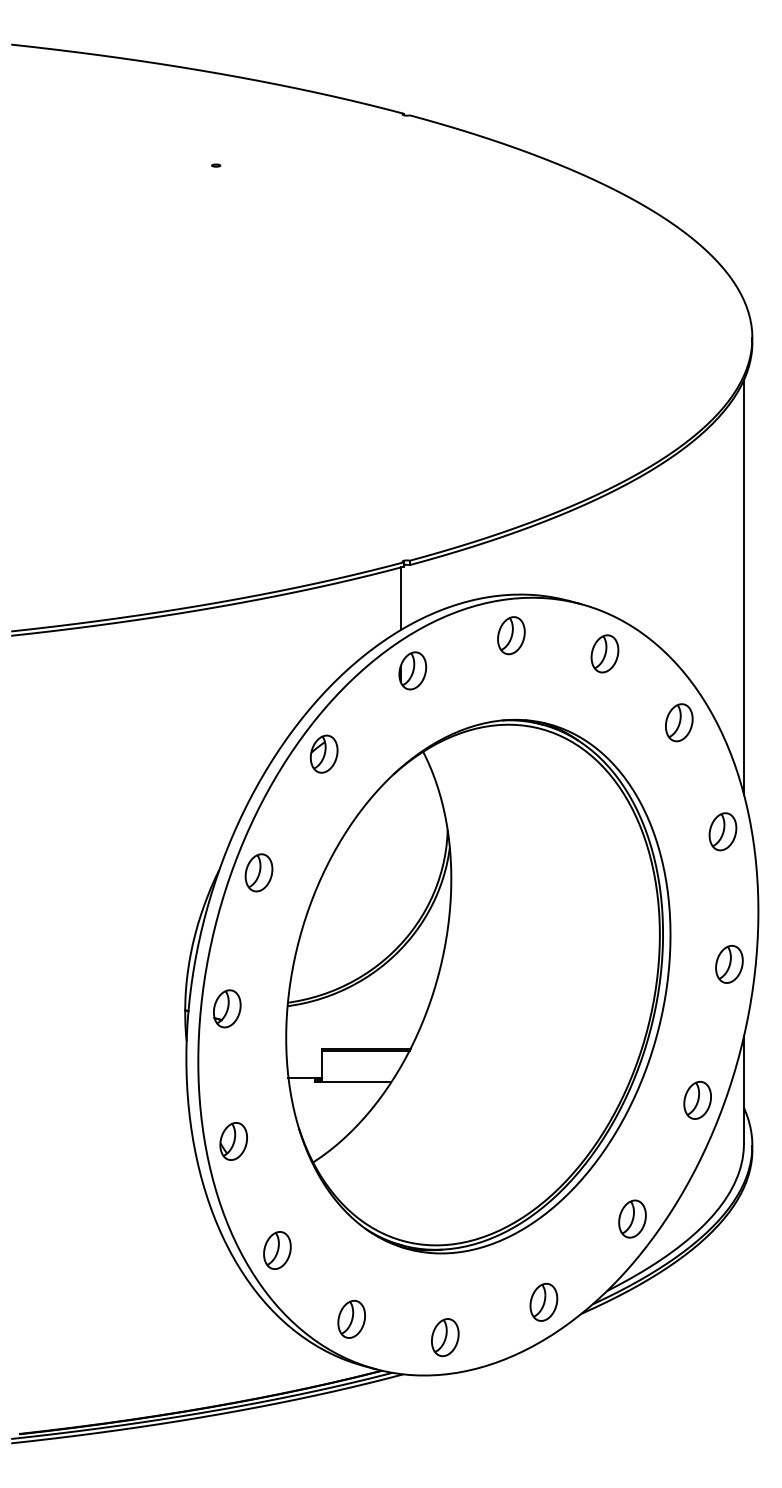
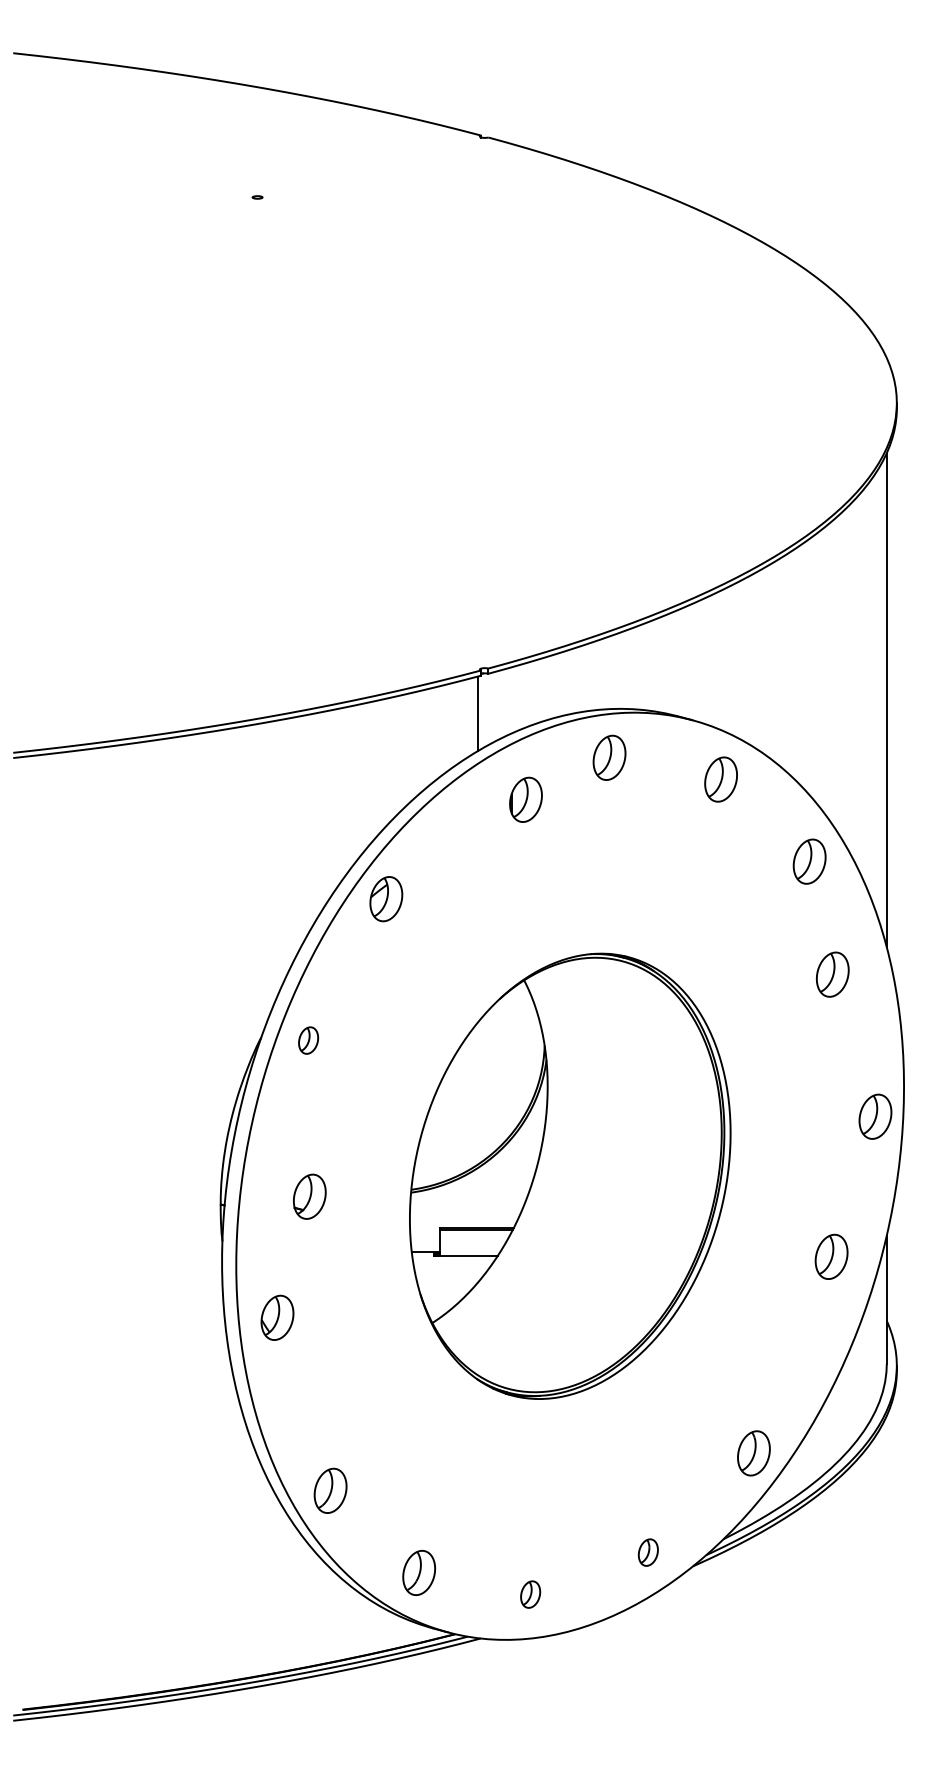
part: (412, 670) -> (525, 799), moved
part: (722, 831) -> (832, 974), moved
part: (258, 872) -> (308, 1040), size x0.6
part: (729, 964) -> (875, 1116), moved
part: (478, 986) -> (570, 1176), size x0.7
part: (227, 1008) -> (309, 1196), moved
part: (697, 1100) -> (831, 1256), moved
part: (233, 1141) -> (277, 1317), moved
part: (544, 1302) -> (648, 1552), size x0.6
part: (445, 1337) -> (530, 1594), size x0.6

